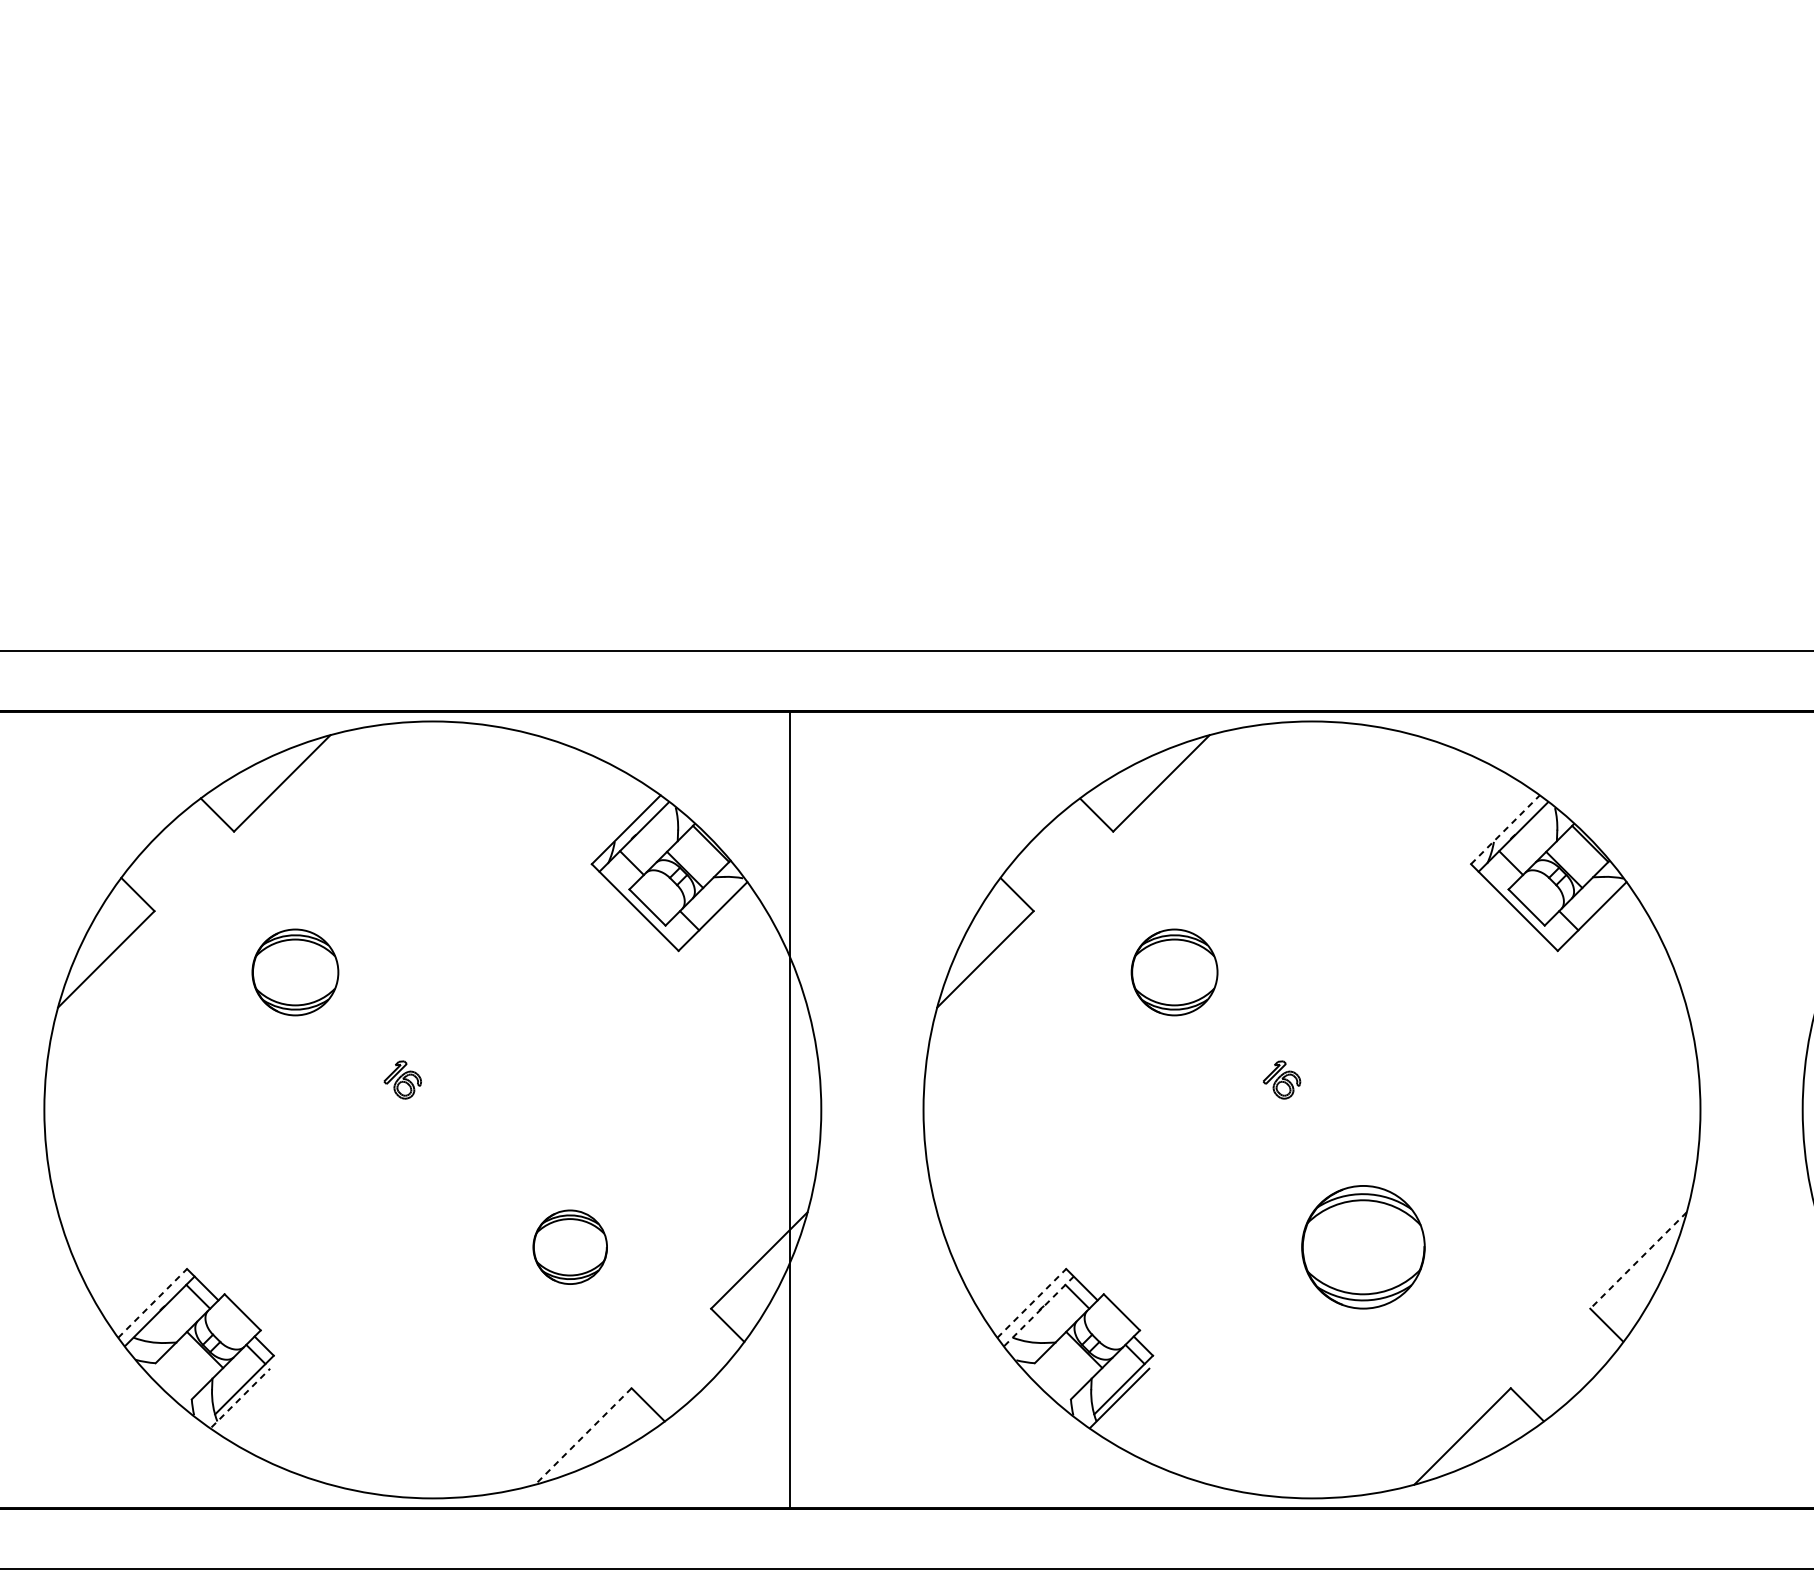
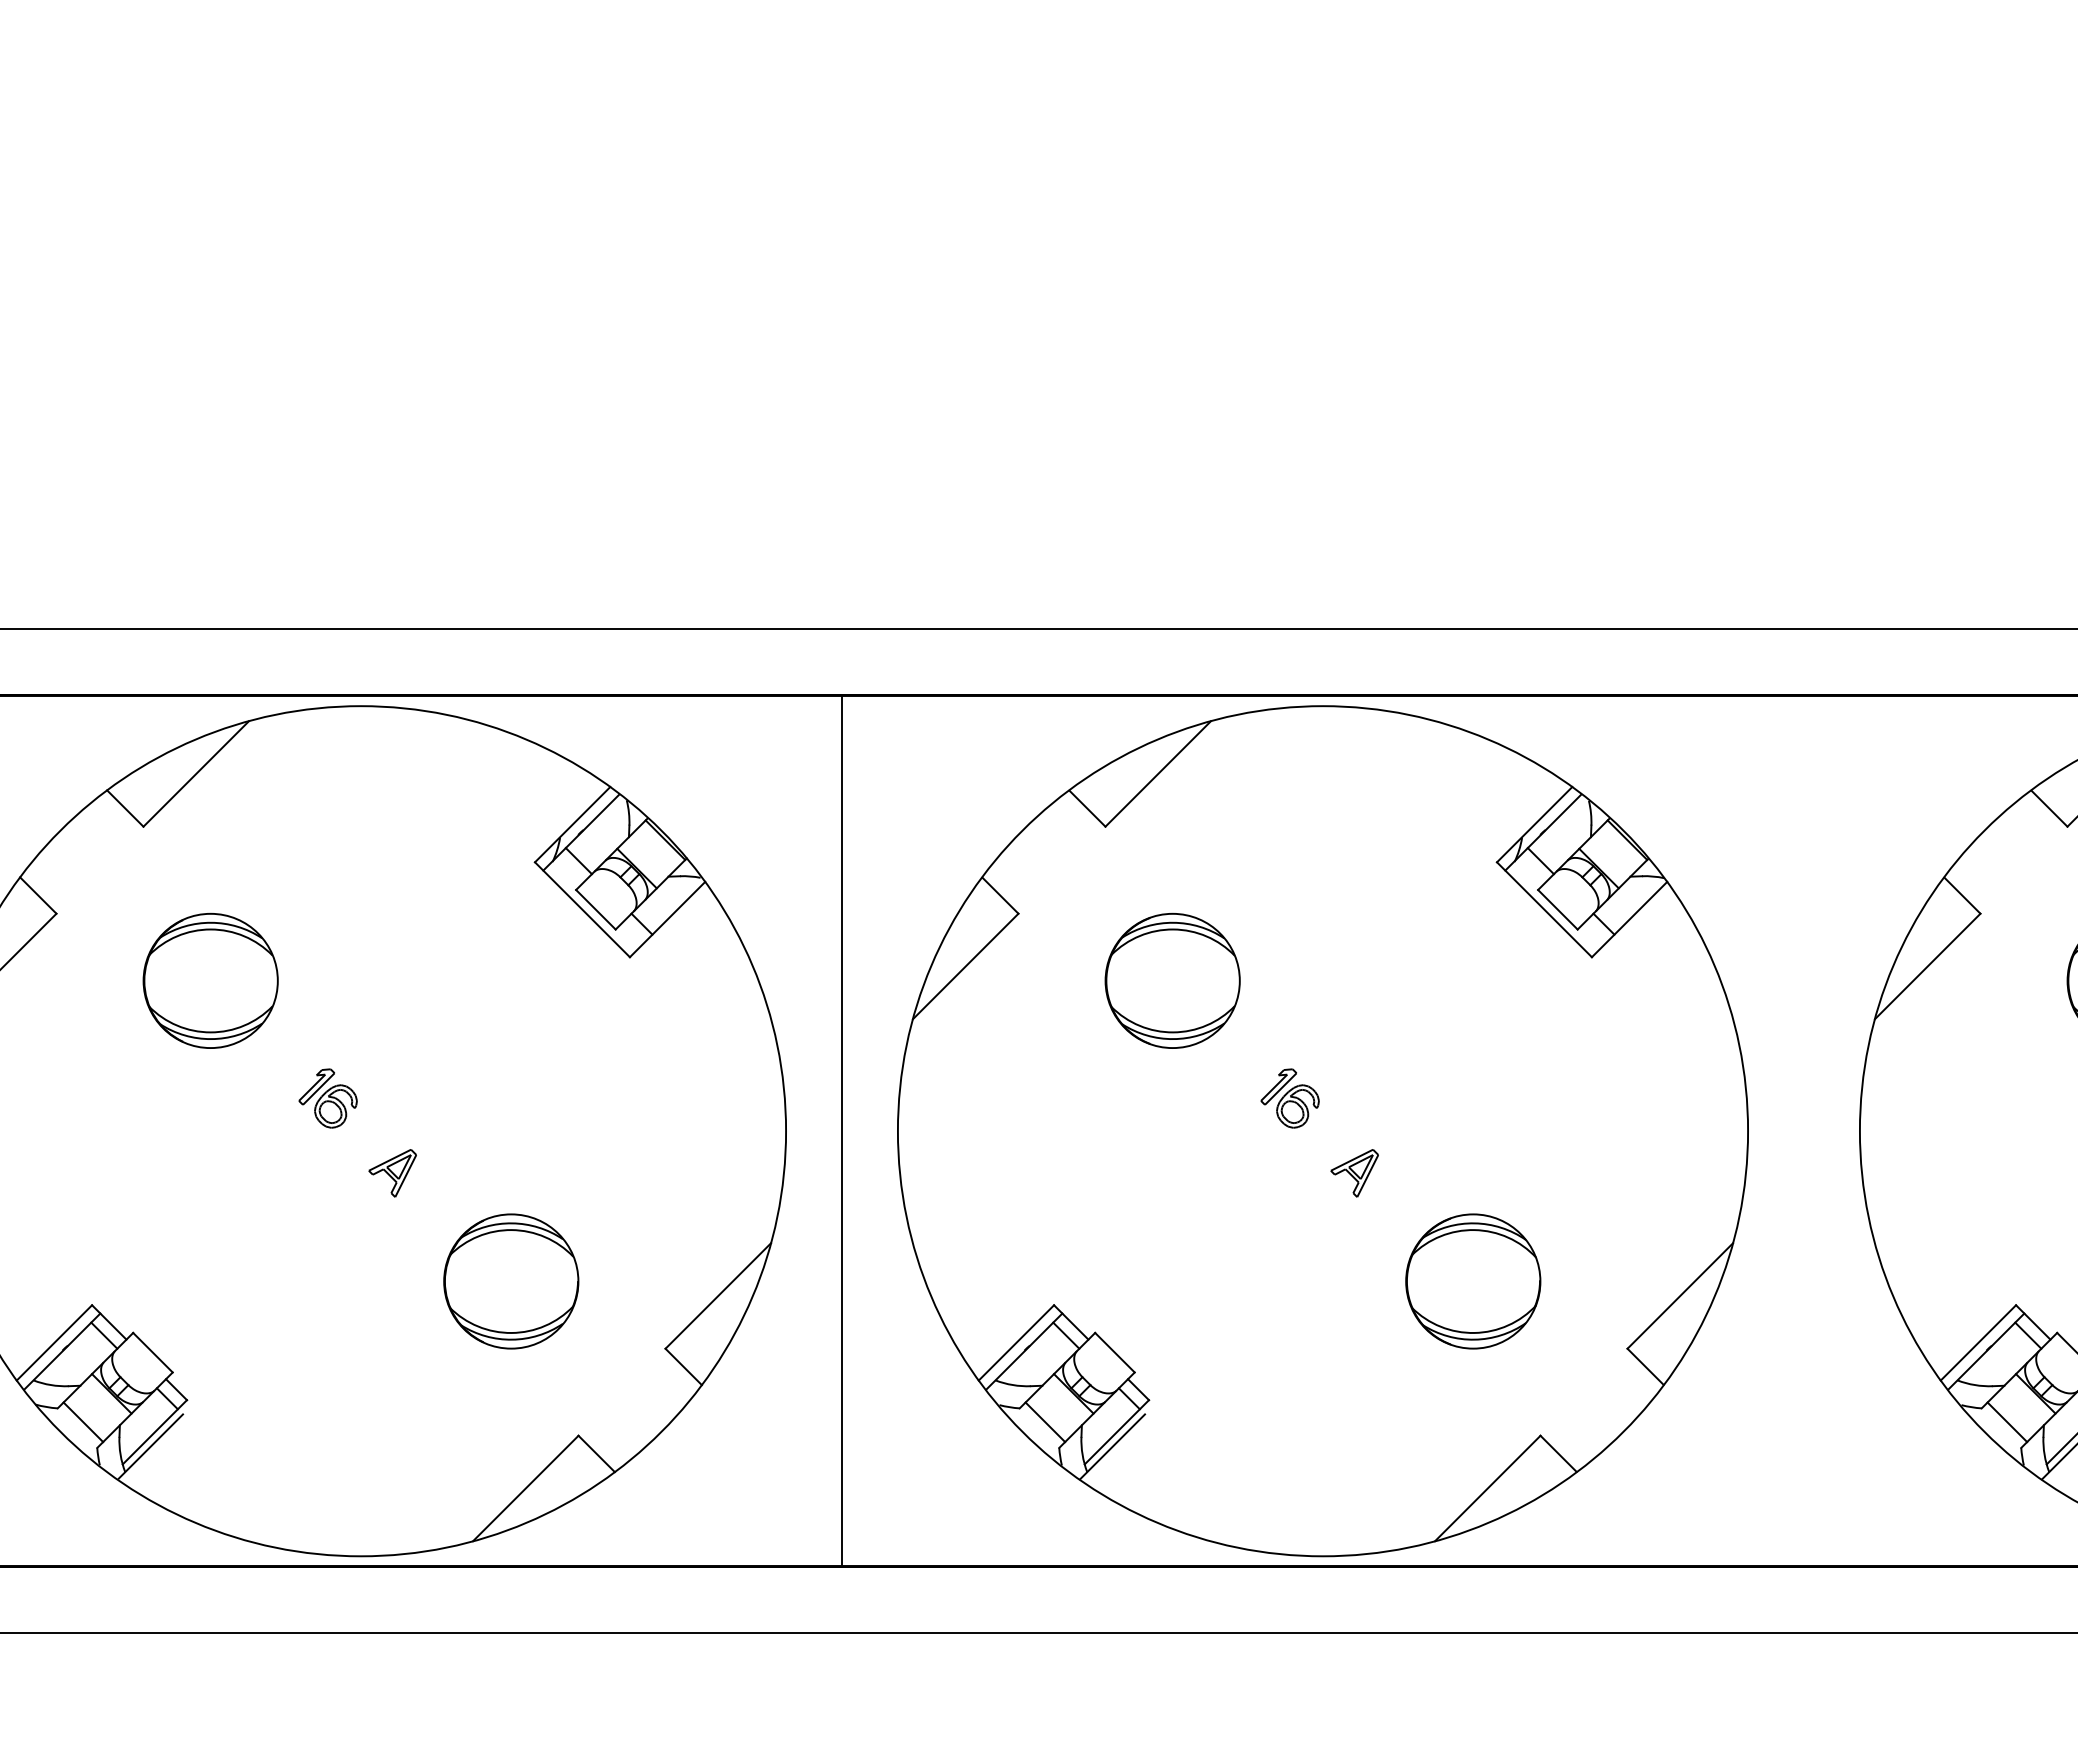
line: (1506, 829) -> (1535, 824), dashed -> solid
part: (295, 972) -> (210, 980), size x1.43
part: (1174, 972) -> (1172, 980), size x1.43
part: (402, 1080) -> (327, 1098), size x1.43
part: (1281, 1080) -> (1289, 1098), size x1.43
line: (790, 1109) -> (842, 1130), moved
part: (461, 1148) -> (392, 1173), added
part: (1340, 1148) -> (1354, 1173), added
part: (570, 1247) -> (511, 1281), size x1.67
part: (1363, 1247) -> (1473, 1281), moved
line: (1638, 1260) -> (1680, 1295), dashed -> solid
line: (152, 1303) -> (54, 1342), dashed -> solid
line: (1031, 1303) -> (1016, 1342), dashed -> solid
line: (1039, 1311) -> (1024, 1351), dashed -> solid
line: (179, 1376) -> (83, 1422), added
line: (1058, 1376) -> (1045, 1422), added
line: (241, 1398) -> (151, 1446), dashed -> solid
line: (583, 1436) -> (525, 1488), dashed -> solid

